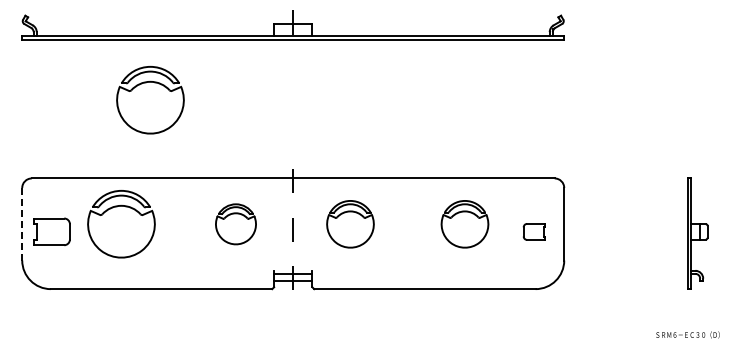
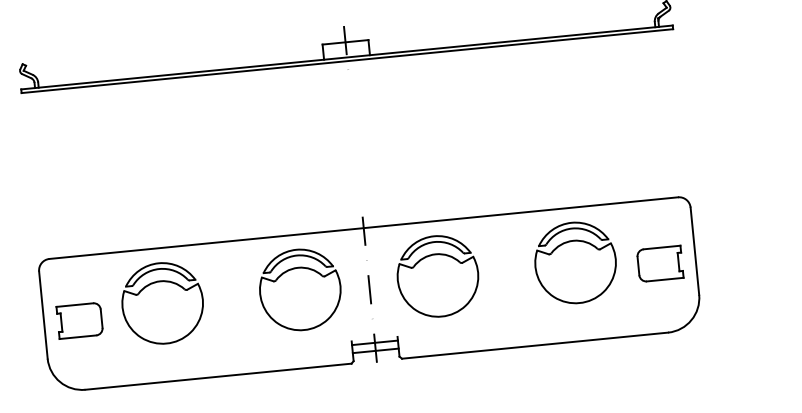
part: (150, 100) -> (182, 151), removed
line: (22, 224) -> (43, 315), dashed -> solid
part: (235, 224) -> (299, 290), size x1.67
part: (350, 224) -> (438, 276), size x1.43
part: (464, 224) -> (575, 263), size x1.43
part: (534, 231) -> (660, 263), size x1.67

